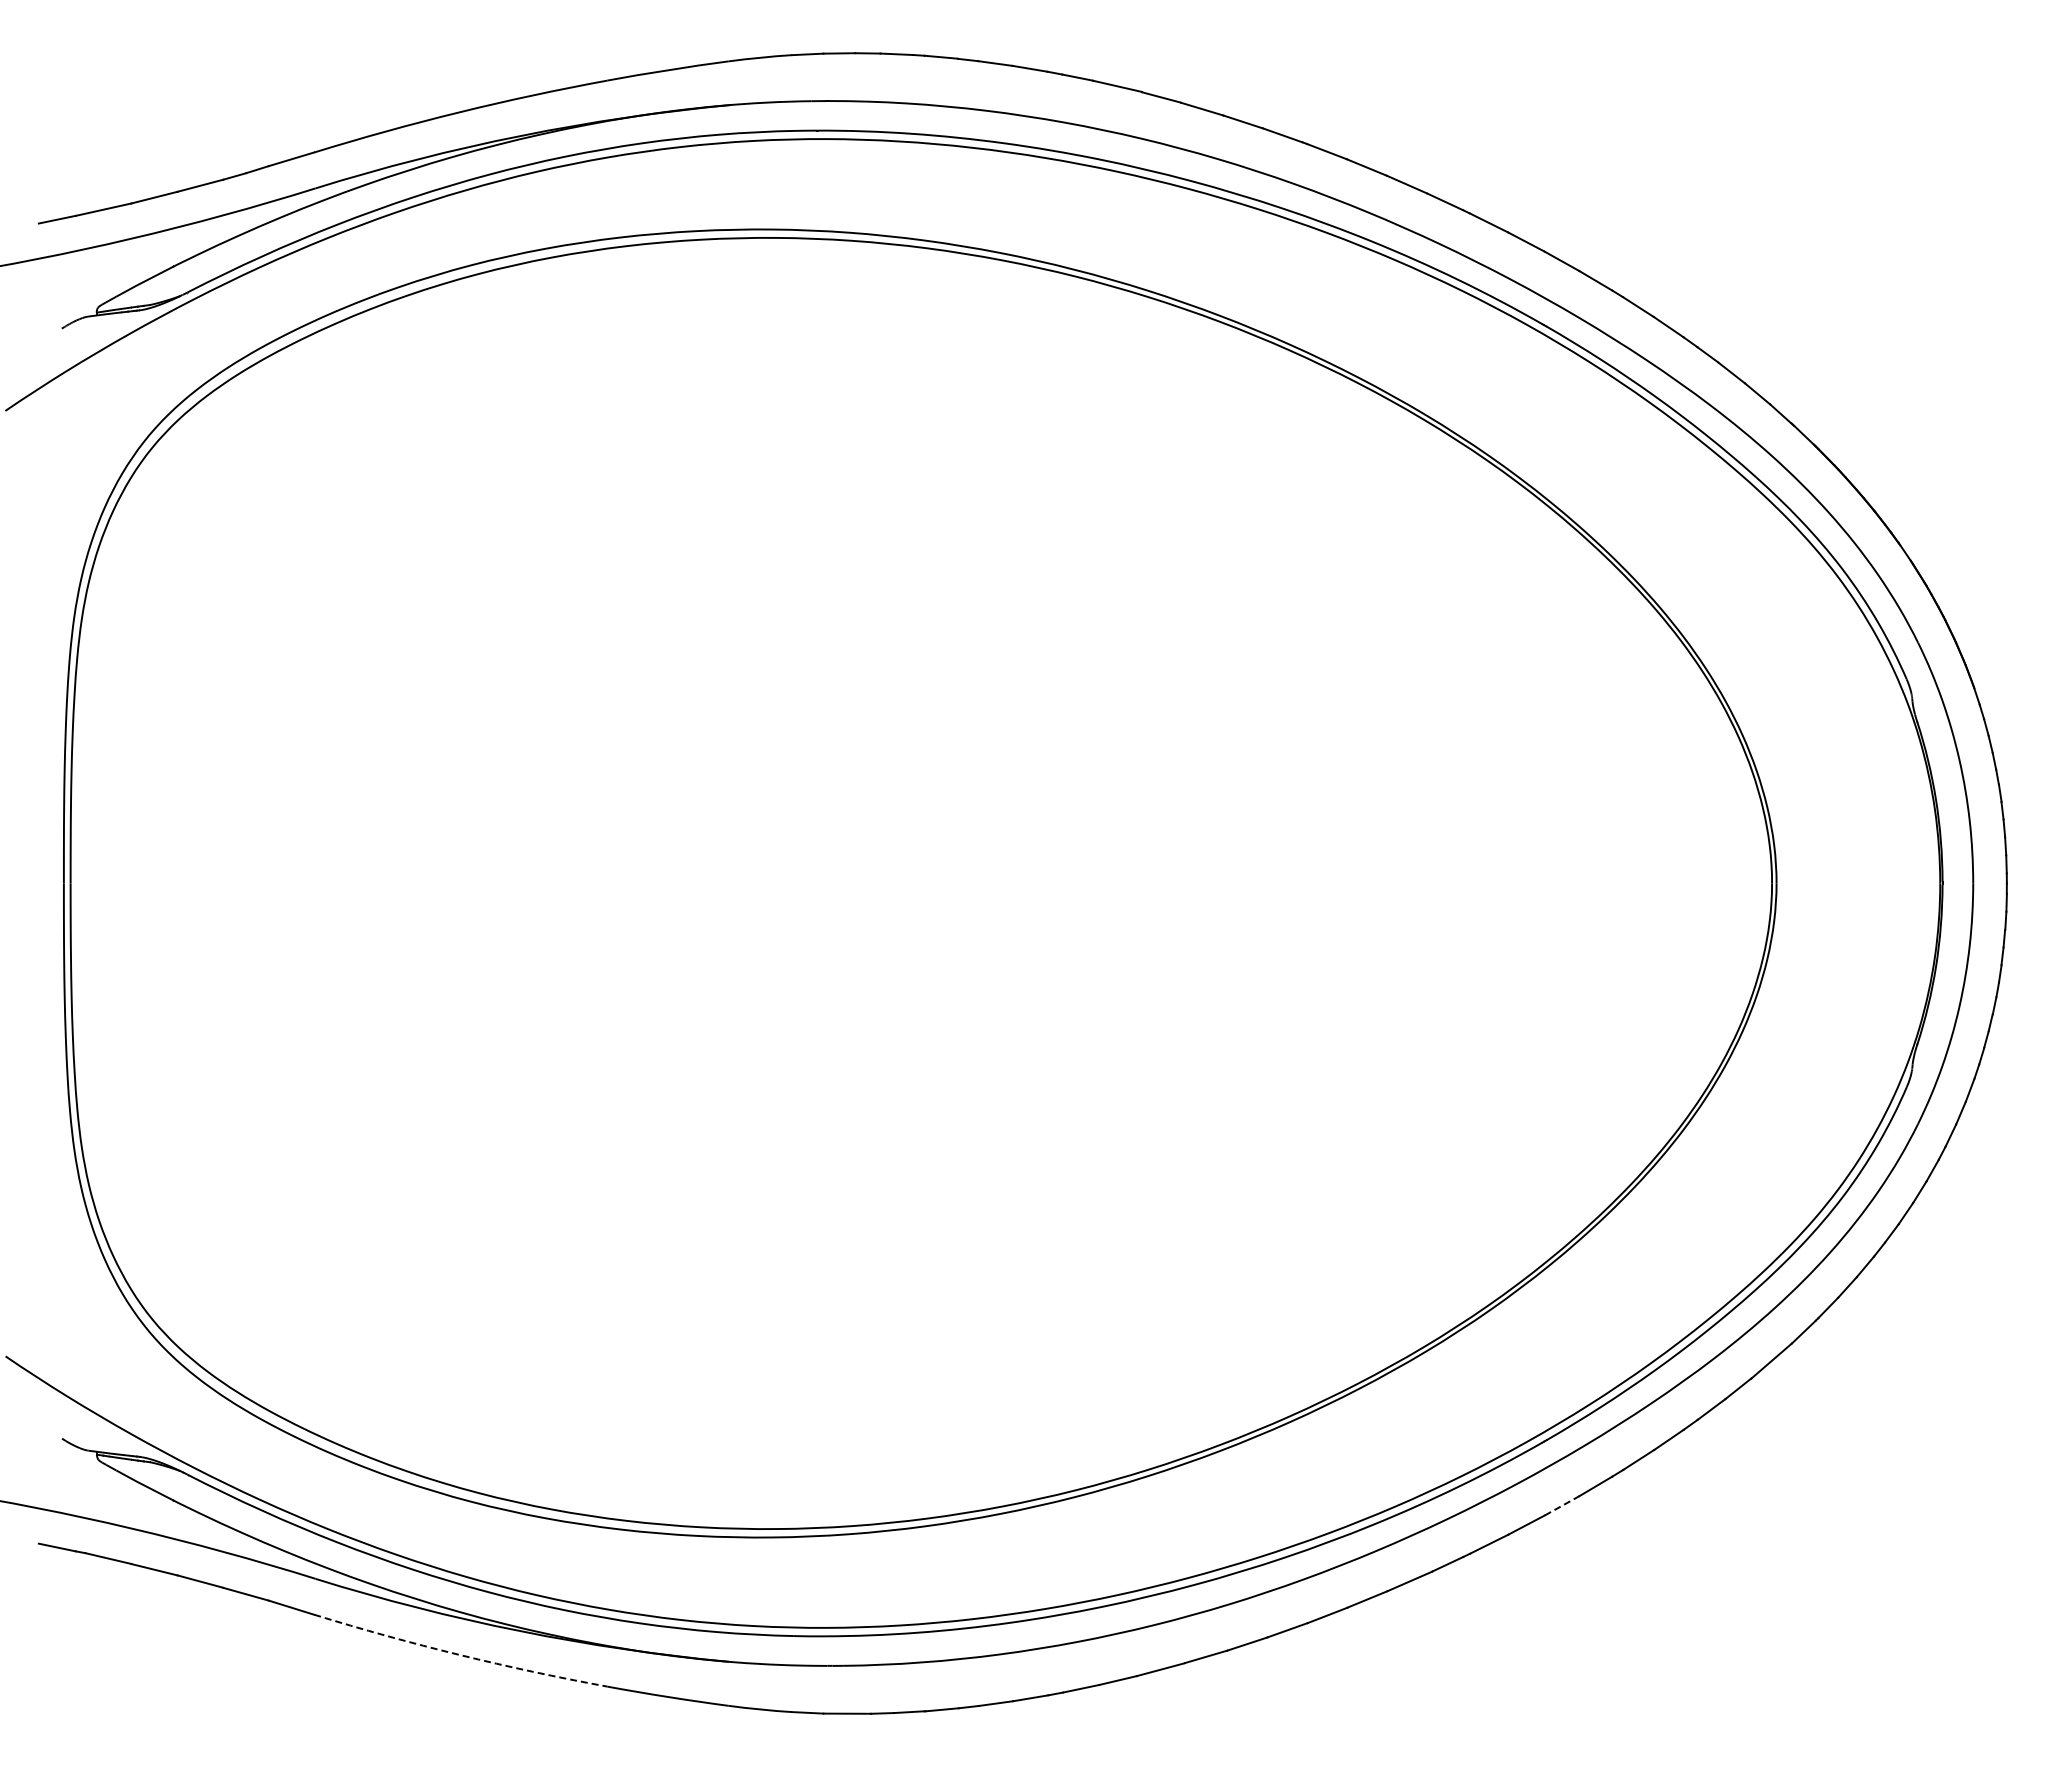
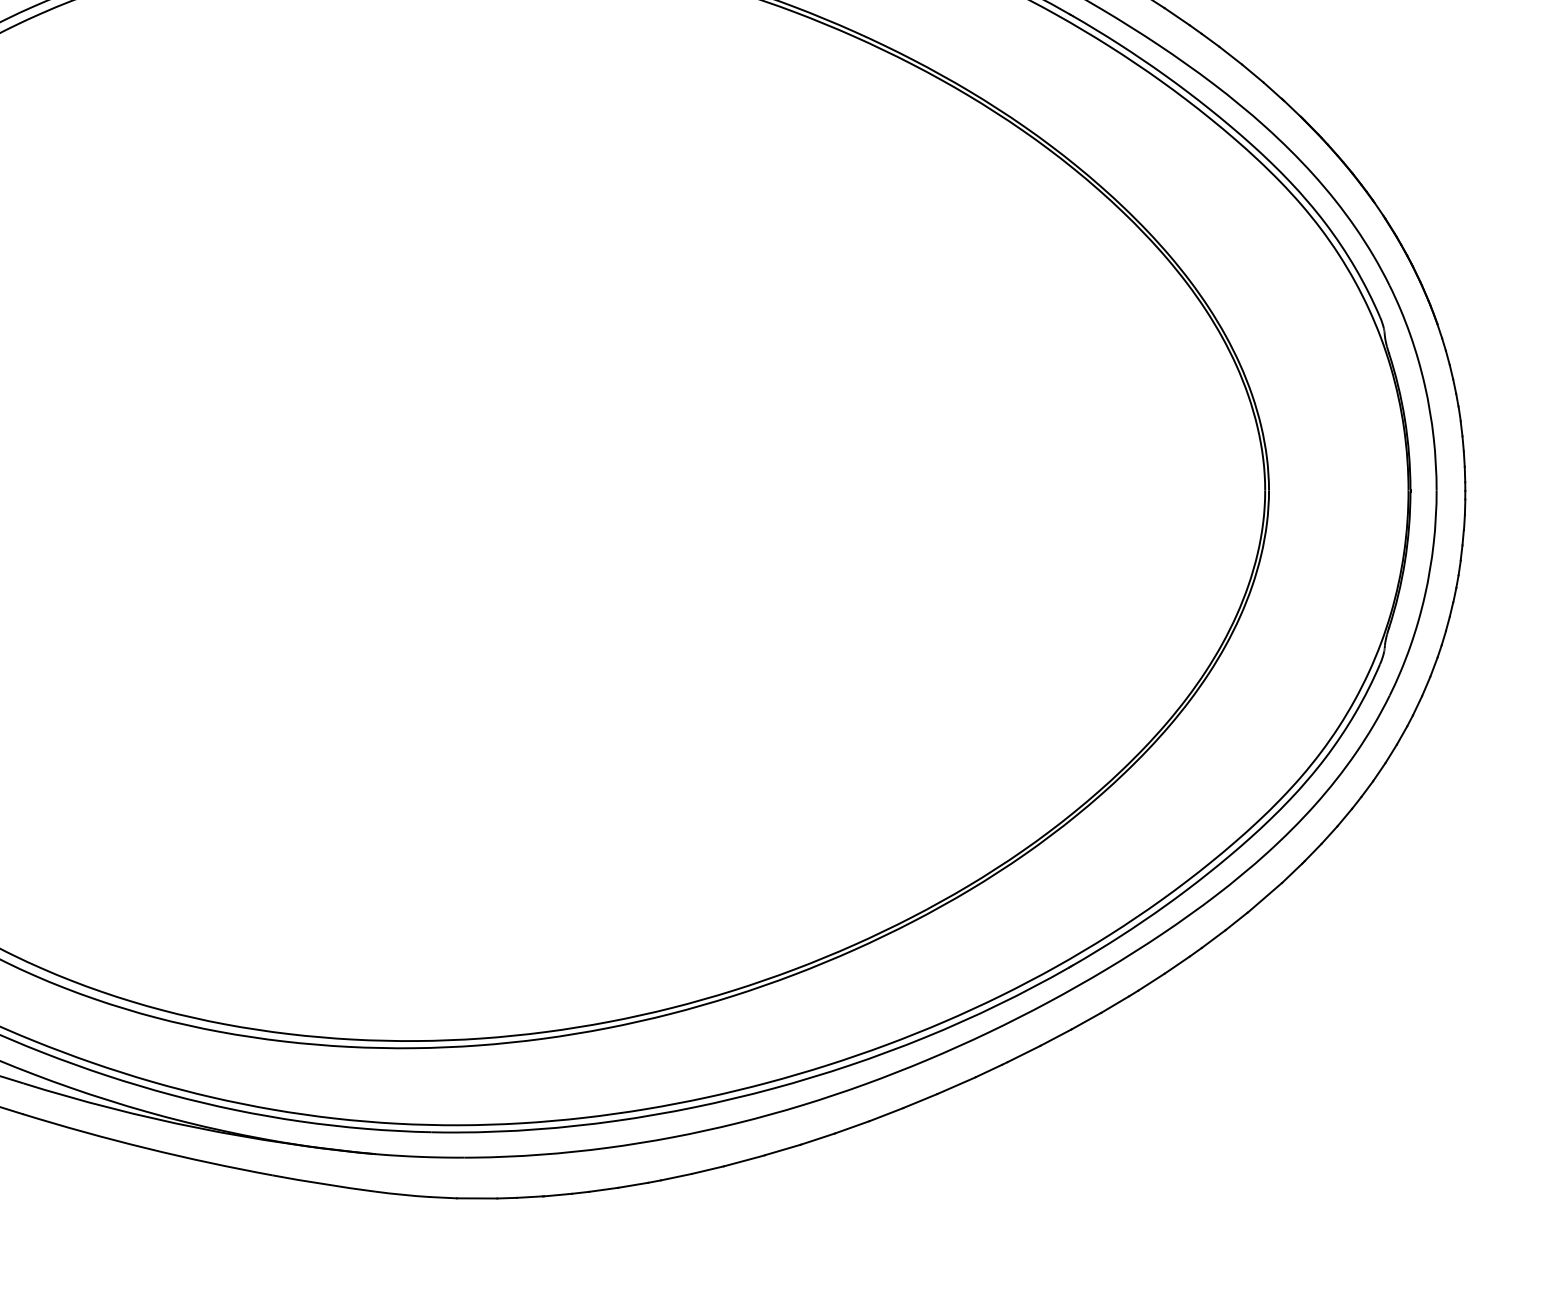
line: (1562, 1505) -> (1086, 1020), dashed -> solid
arc: (459, 1655) -> (146, 1148), dashed -> solid

